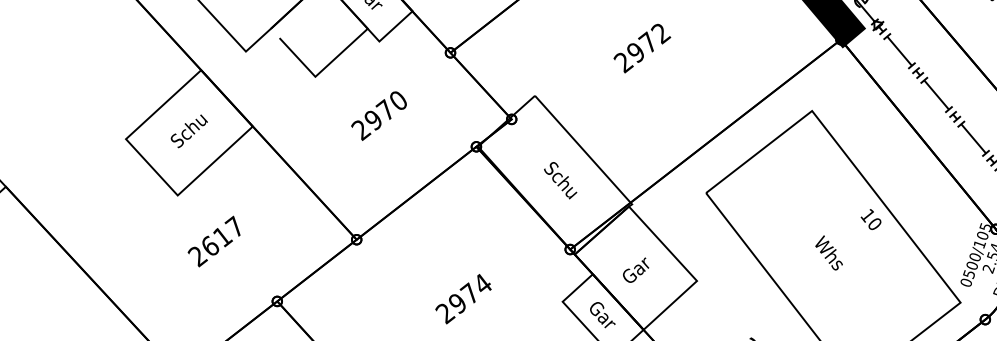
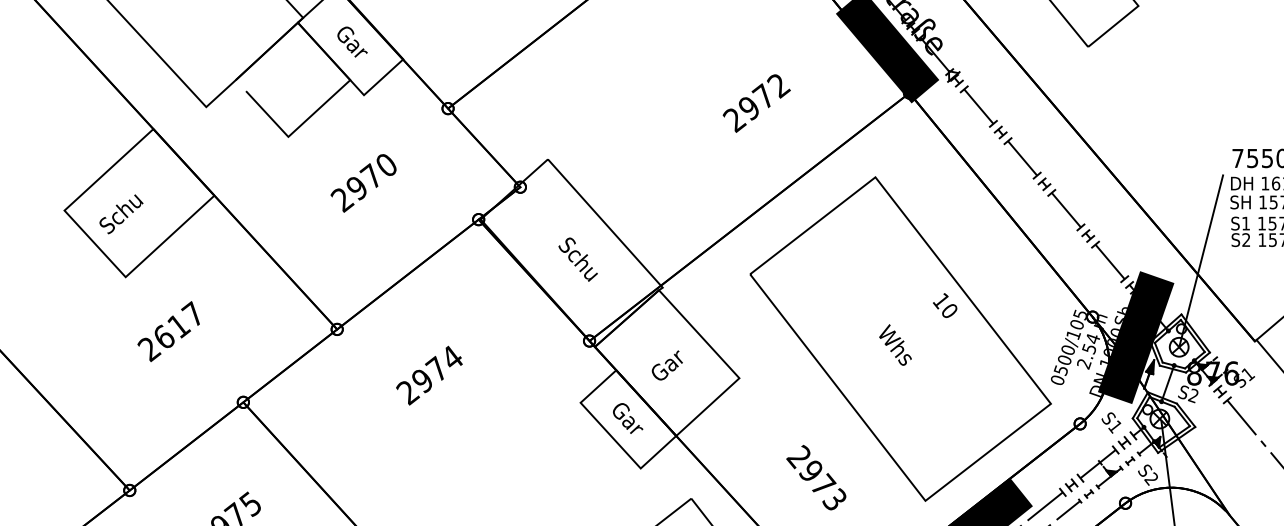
text: (642, 48) -> (756, 103), moved
text: (189, 131) -> (121, 214), moved
text: (463, 298) -> (429, 375), moved

